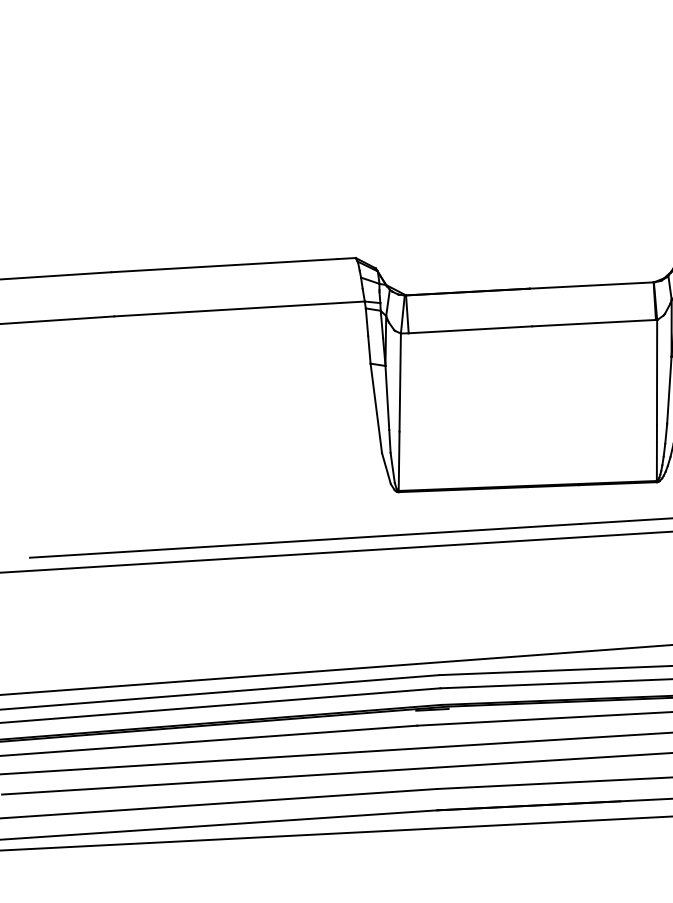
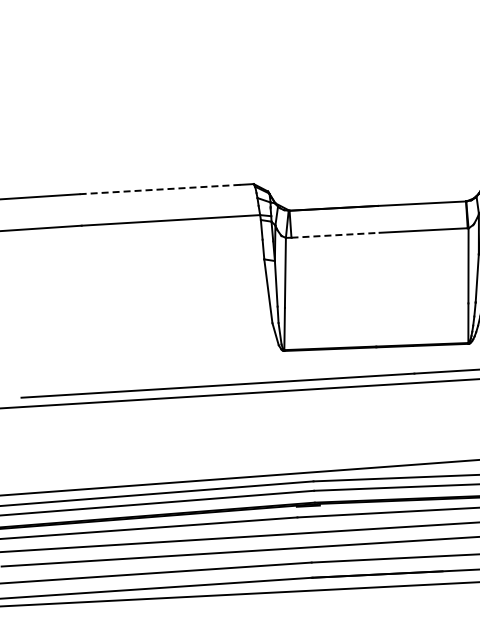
line: (224, 265) -> (160, 189), solid -> dashed
line: (471, 330) -> (336, 235), solid -> dashed

